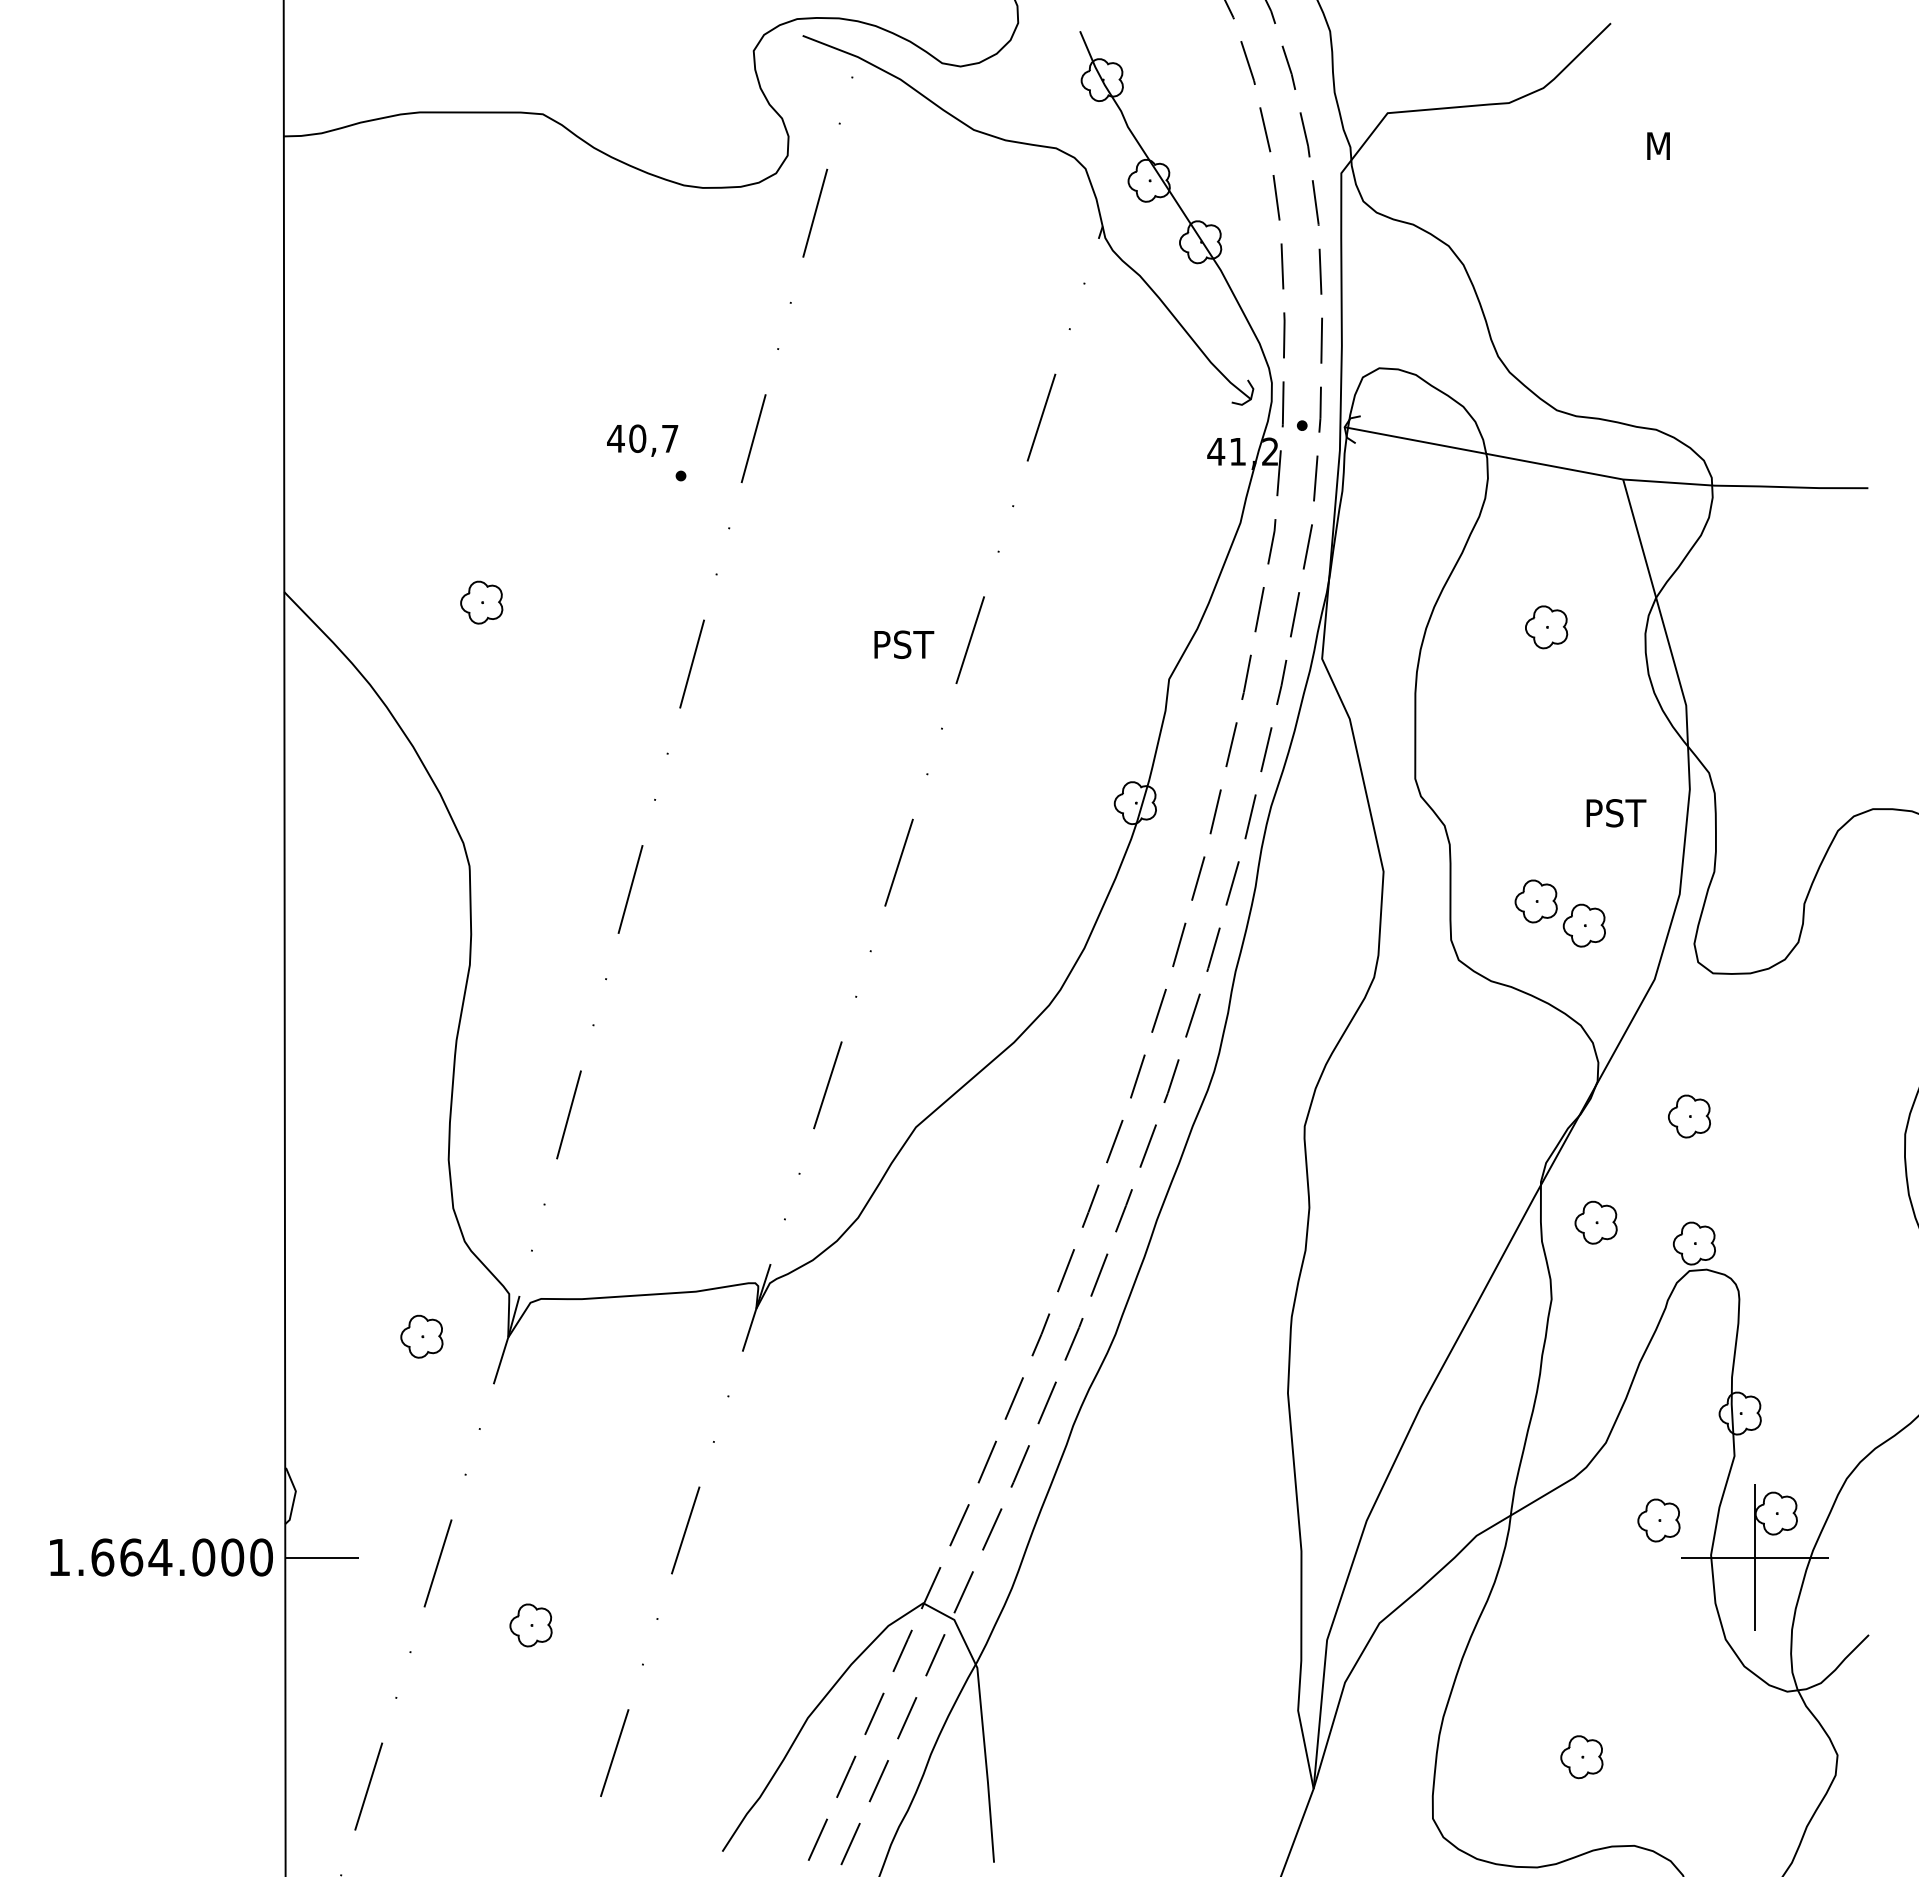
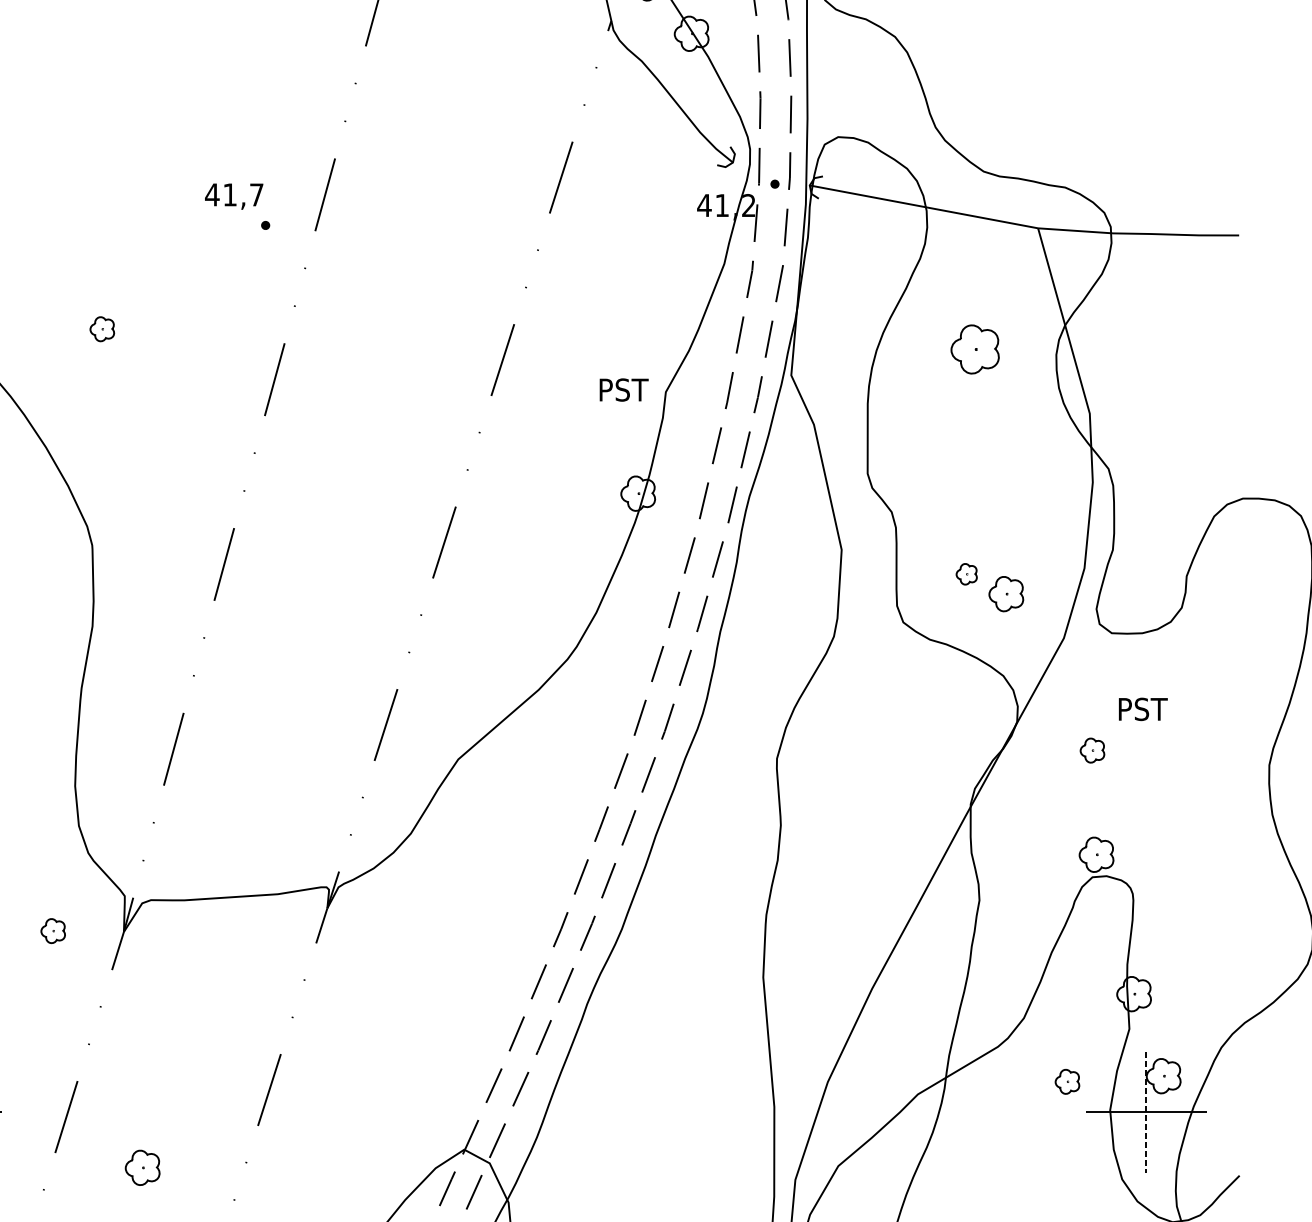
text: (637, 438) -> (229, 194), 40,7 -> 41,7
part: (481, 602) -> (102, 329), size x0.7
part: (1546, 627) -> (975, 349), size x1.4
text: (904, 644) -> (624, 389), moved
text: (1616, 813) -> (1143, 709), moved
part: (1535, 901) -> (966, 574), size x0.6
part: (1689, 1116) -> (1092, 750), size x0.7
part: (1595, 1222) -> (1015, 837), removed
part: (421, 1336) -> (52, 930), size x0.7
part: (1658, 1520) -> (1067, 1081), size x0.7
line: (1755, 1557) -> (1146, 1112), solid -> dashed

